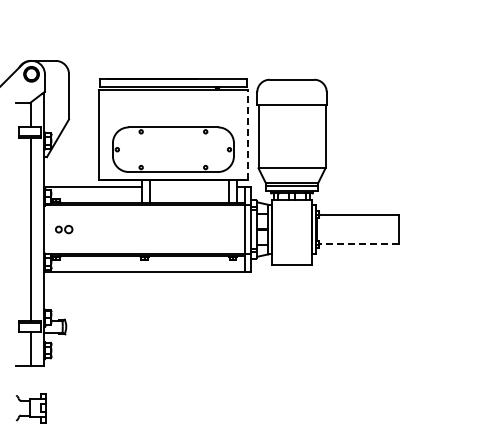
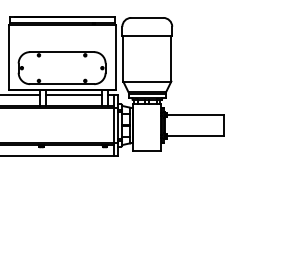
line: (247, 134) -> (115, 57), dashed -> solid
line: (189, 186) -> (73, 94), added
line: (359, 244) -> (195, 136), dashed -> solid

